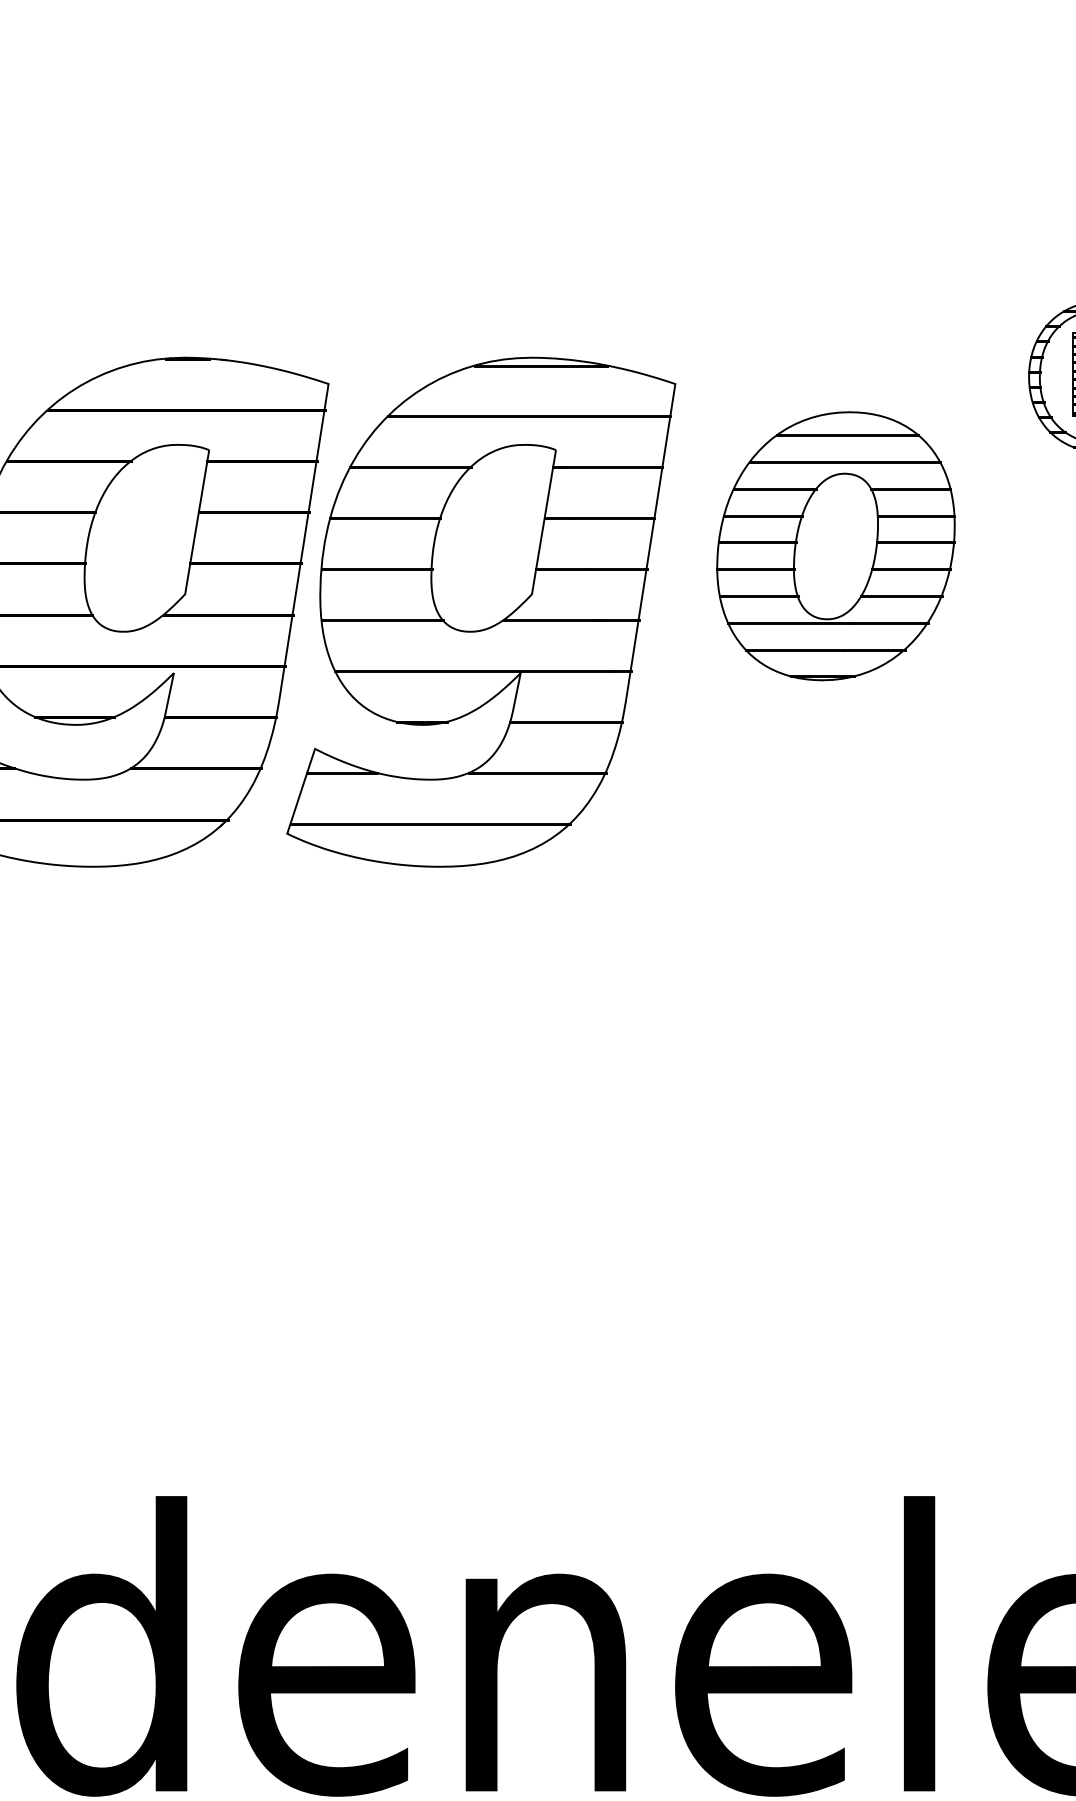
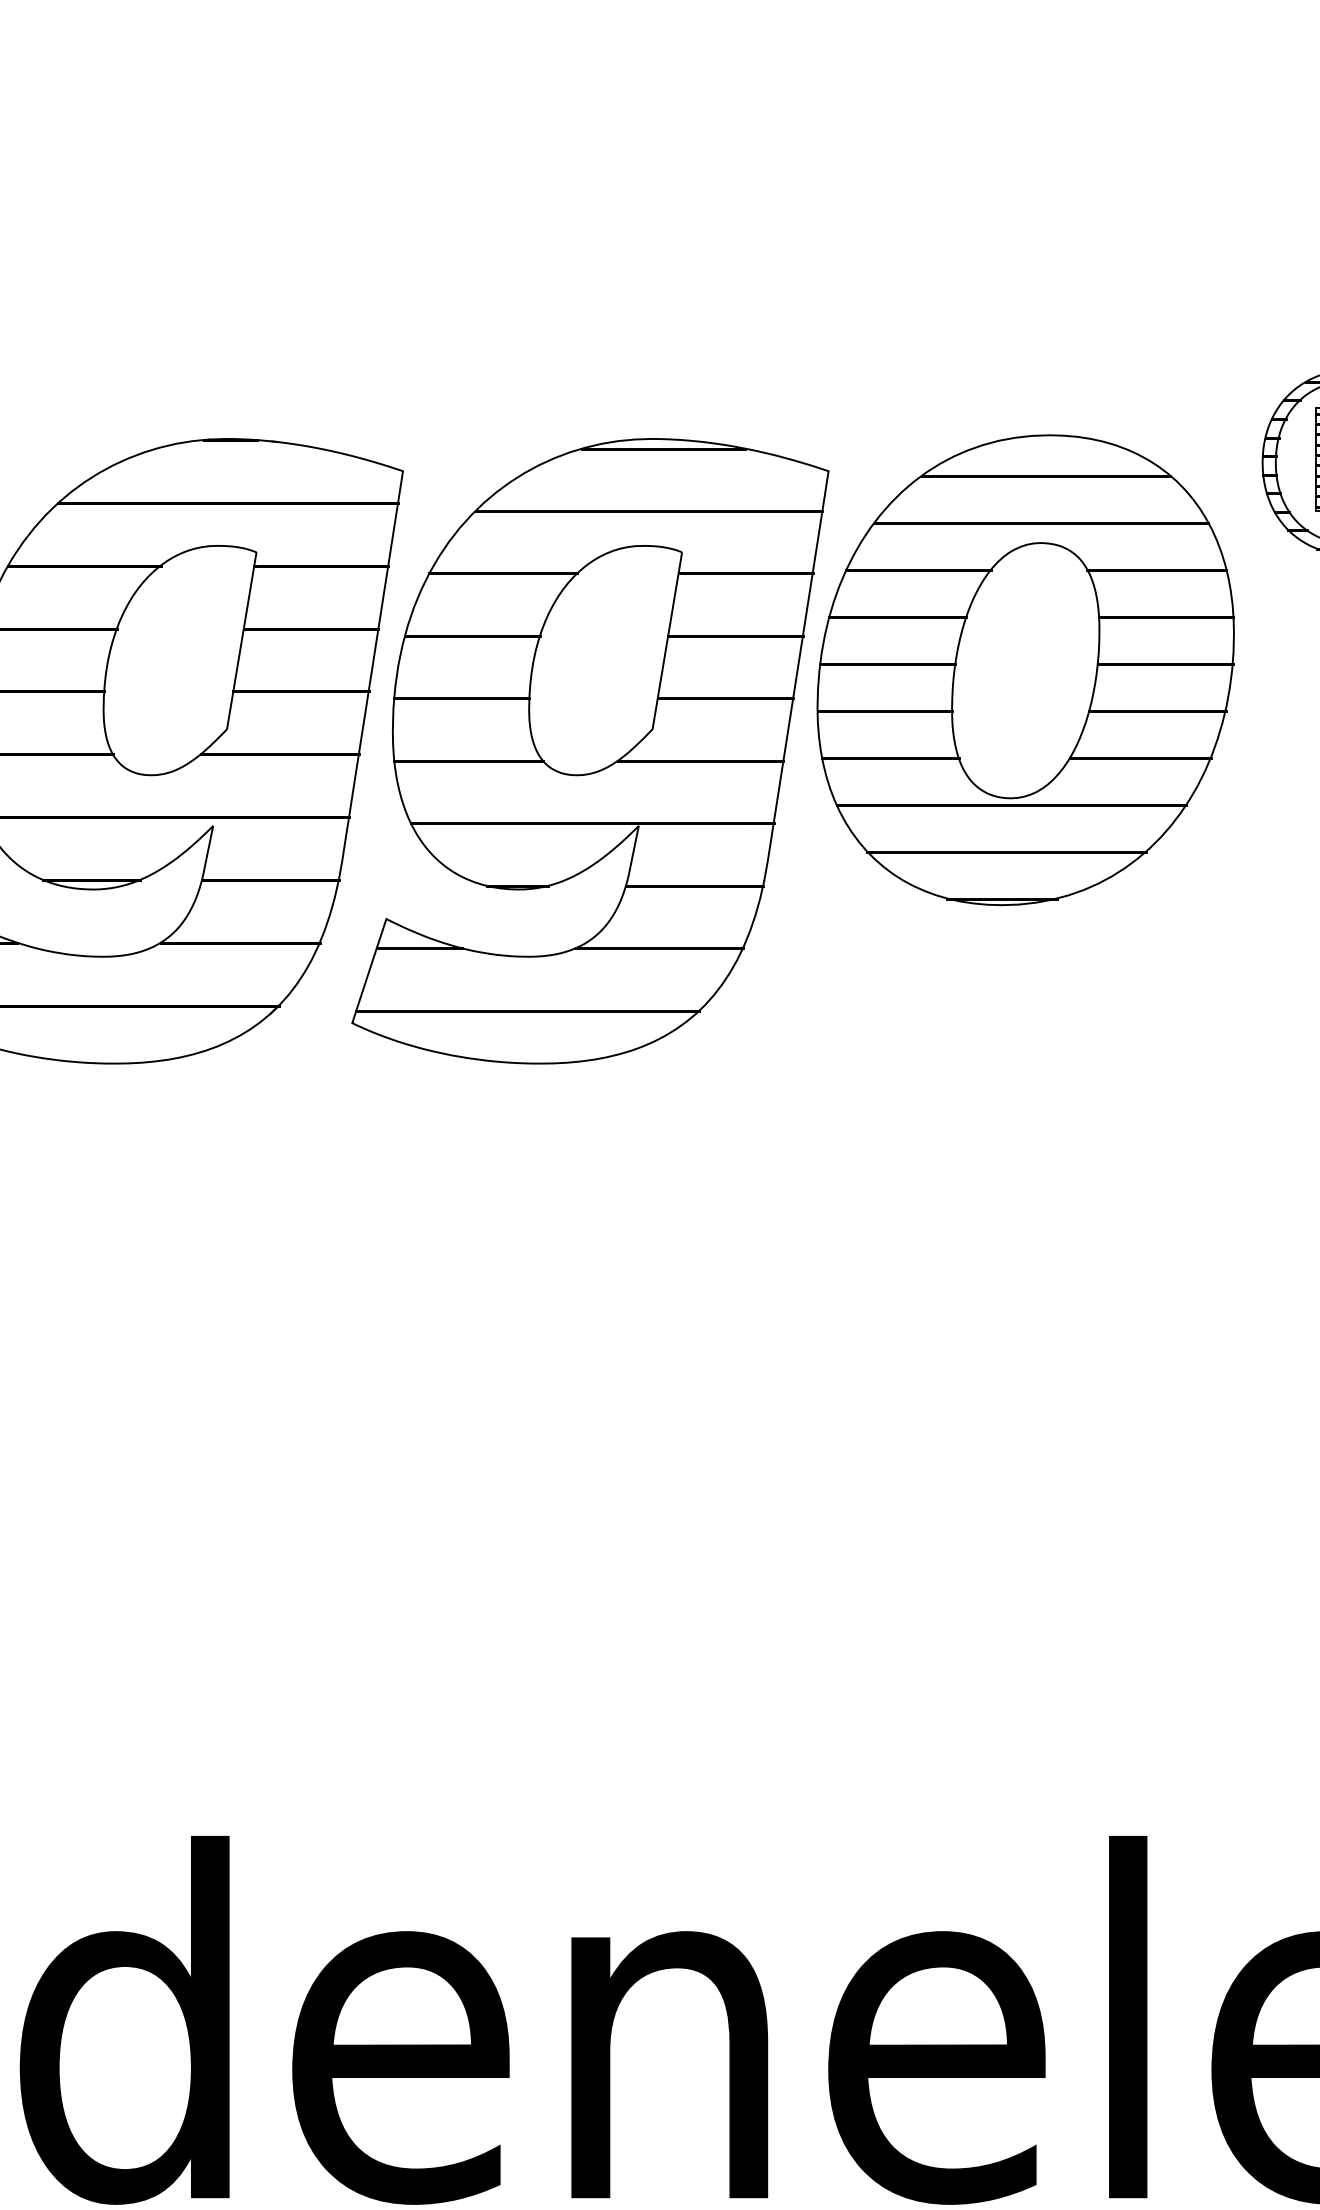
part: (835, 546) -> (1025, 670), size x1.43

